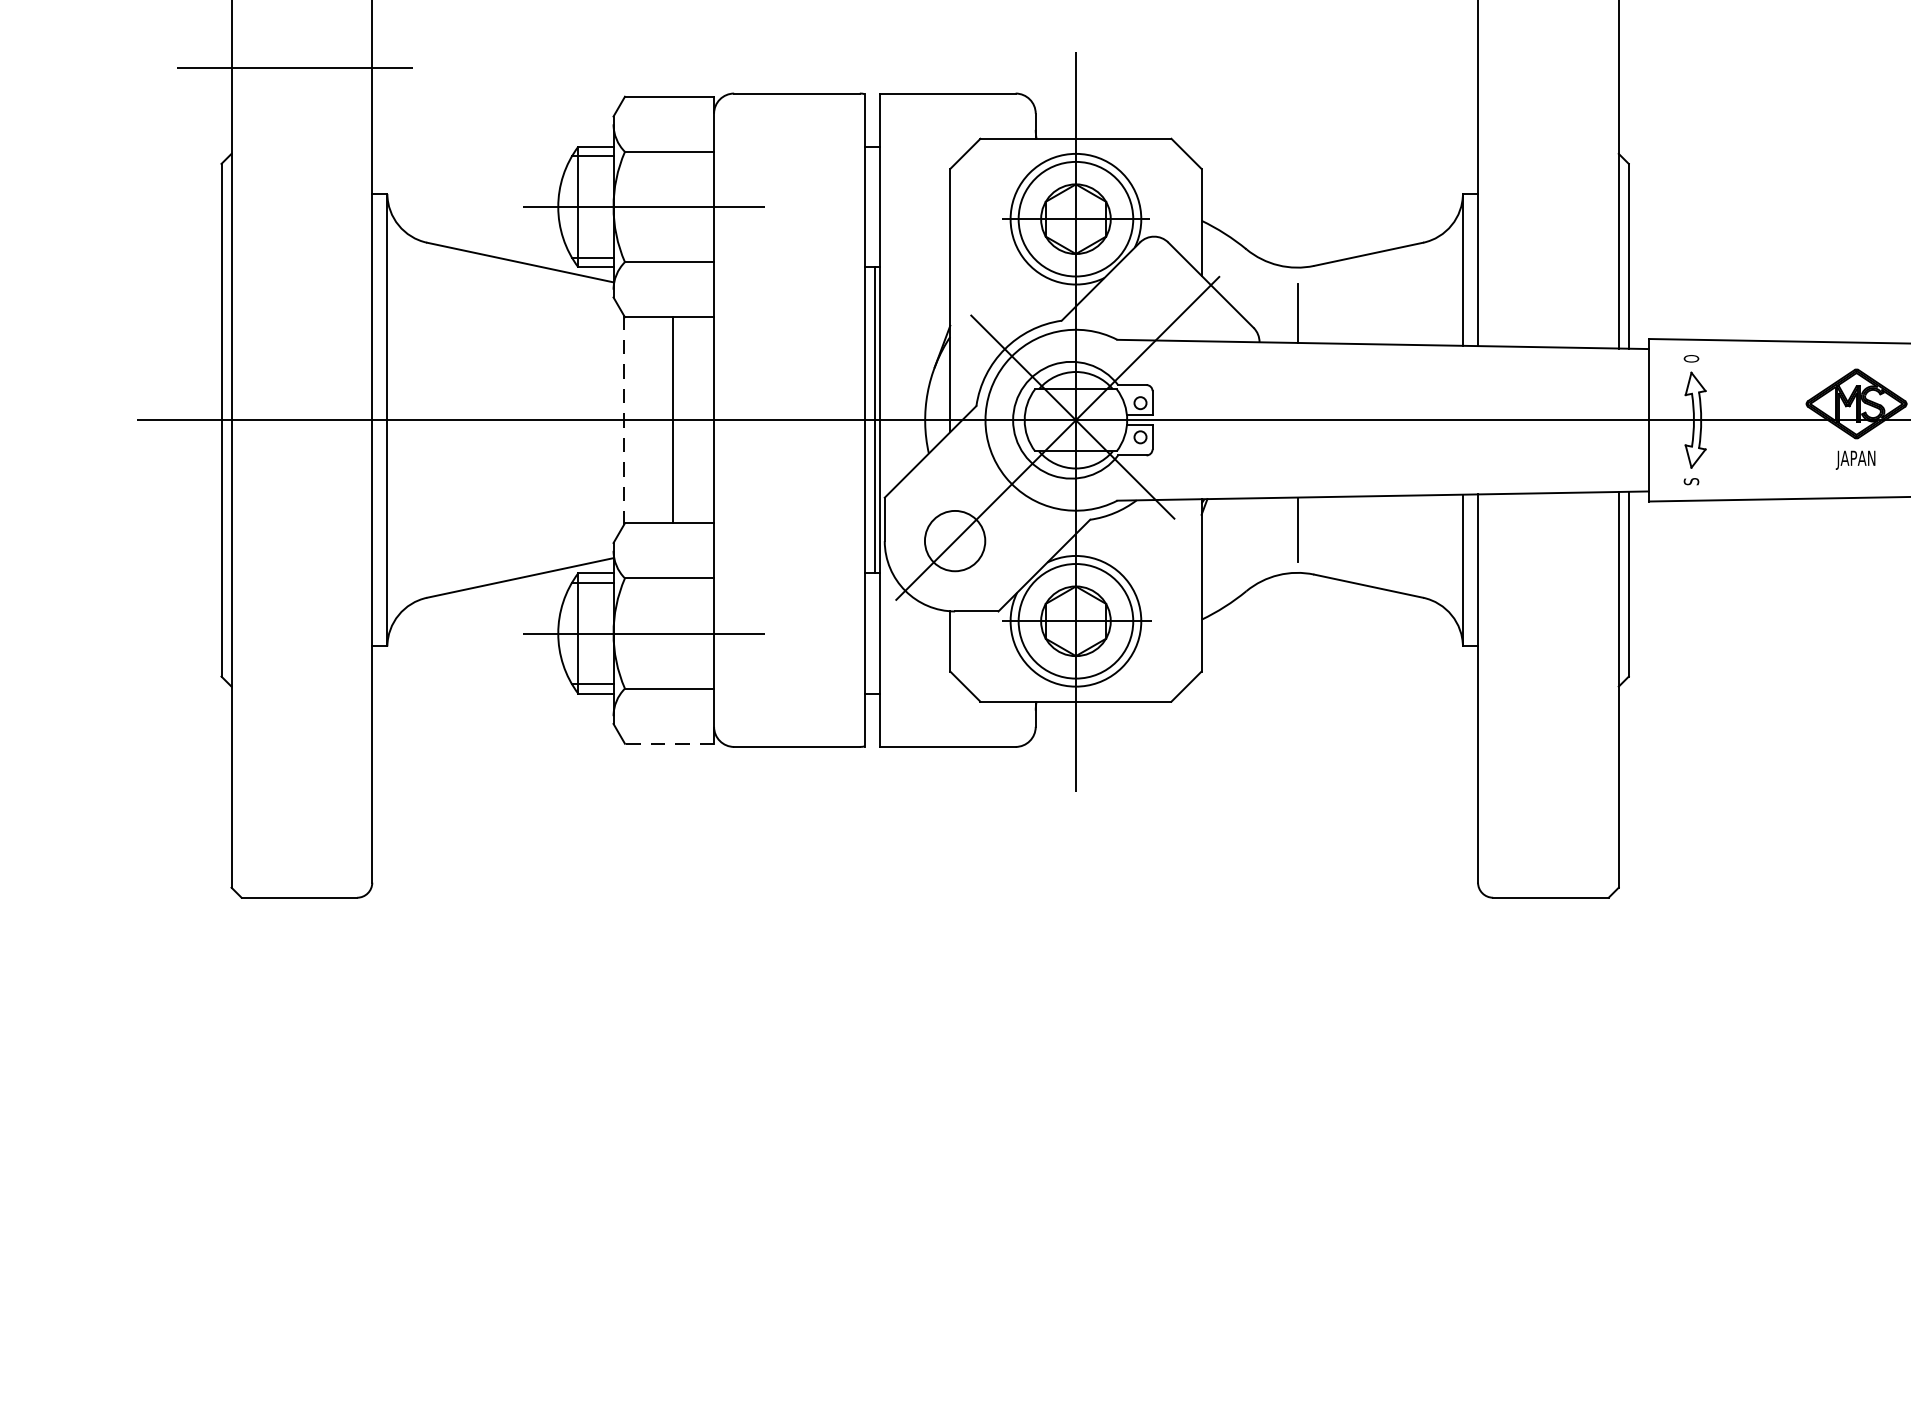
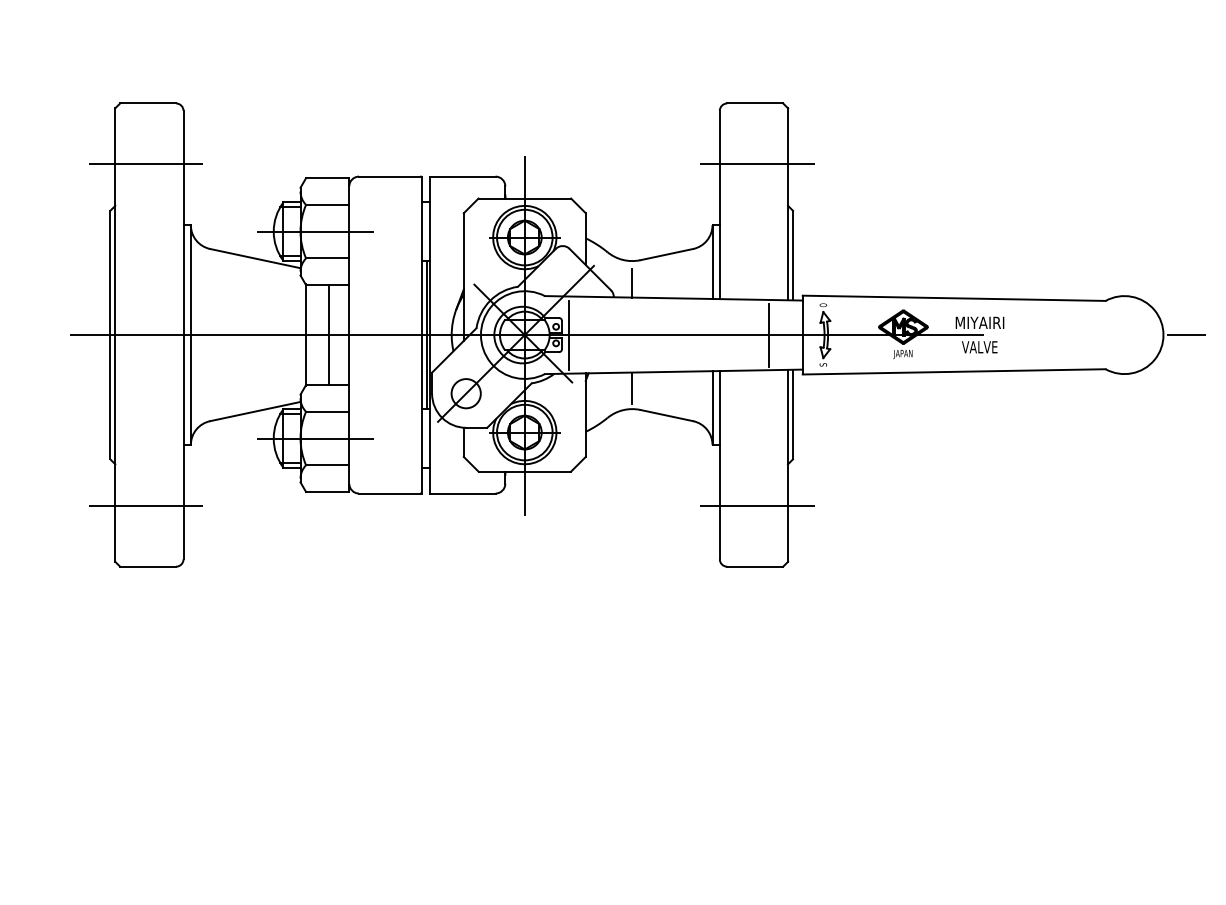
line: (1553, 68) -> (756, 164), added
line: (623, 421) -> (305, 335), dashed -> solid
line: (1166, 421) -> (568, 335), added
line: (1578, 421) -> (768, 335), added
line: (669, 744) -> (327, 492), dashed -> solid
line: (293, 771) -> (145, 505), added
line: (1553, 771) -> (756, 505), added

